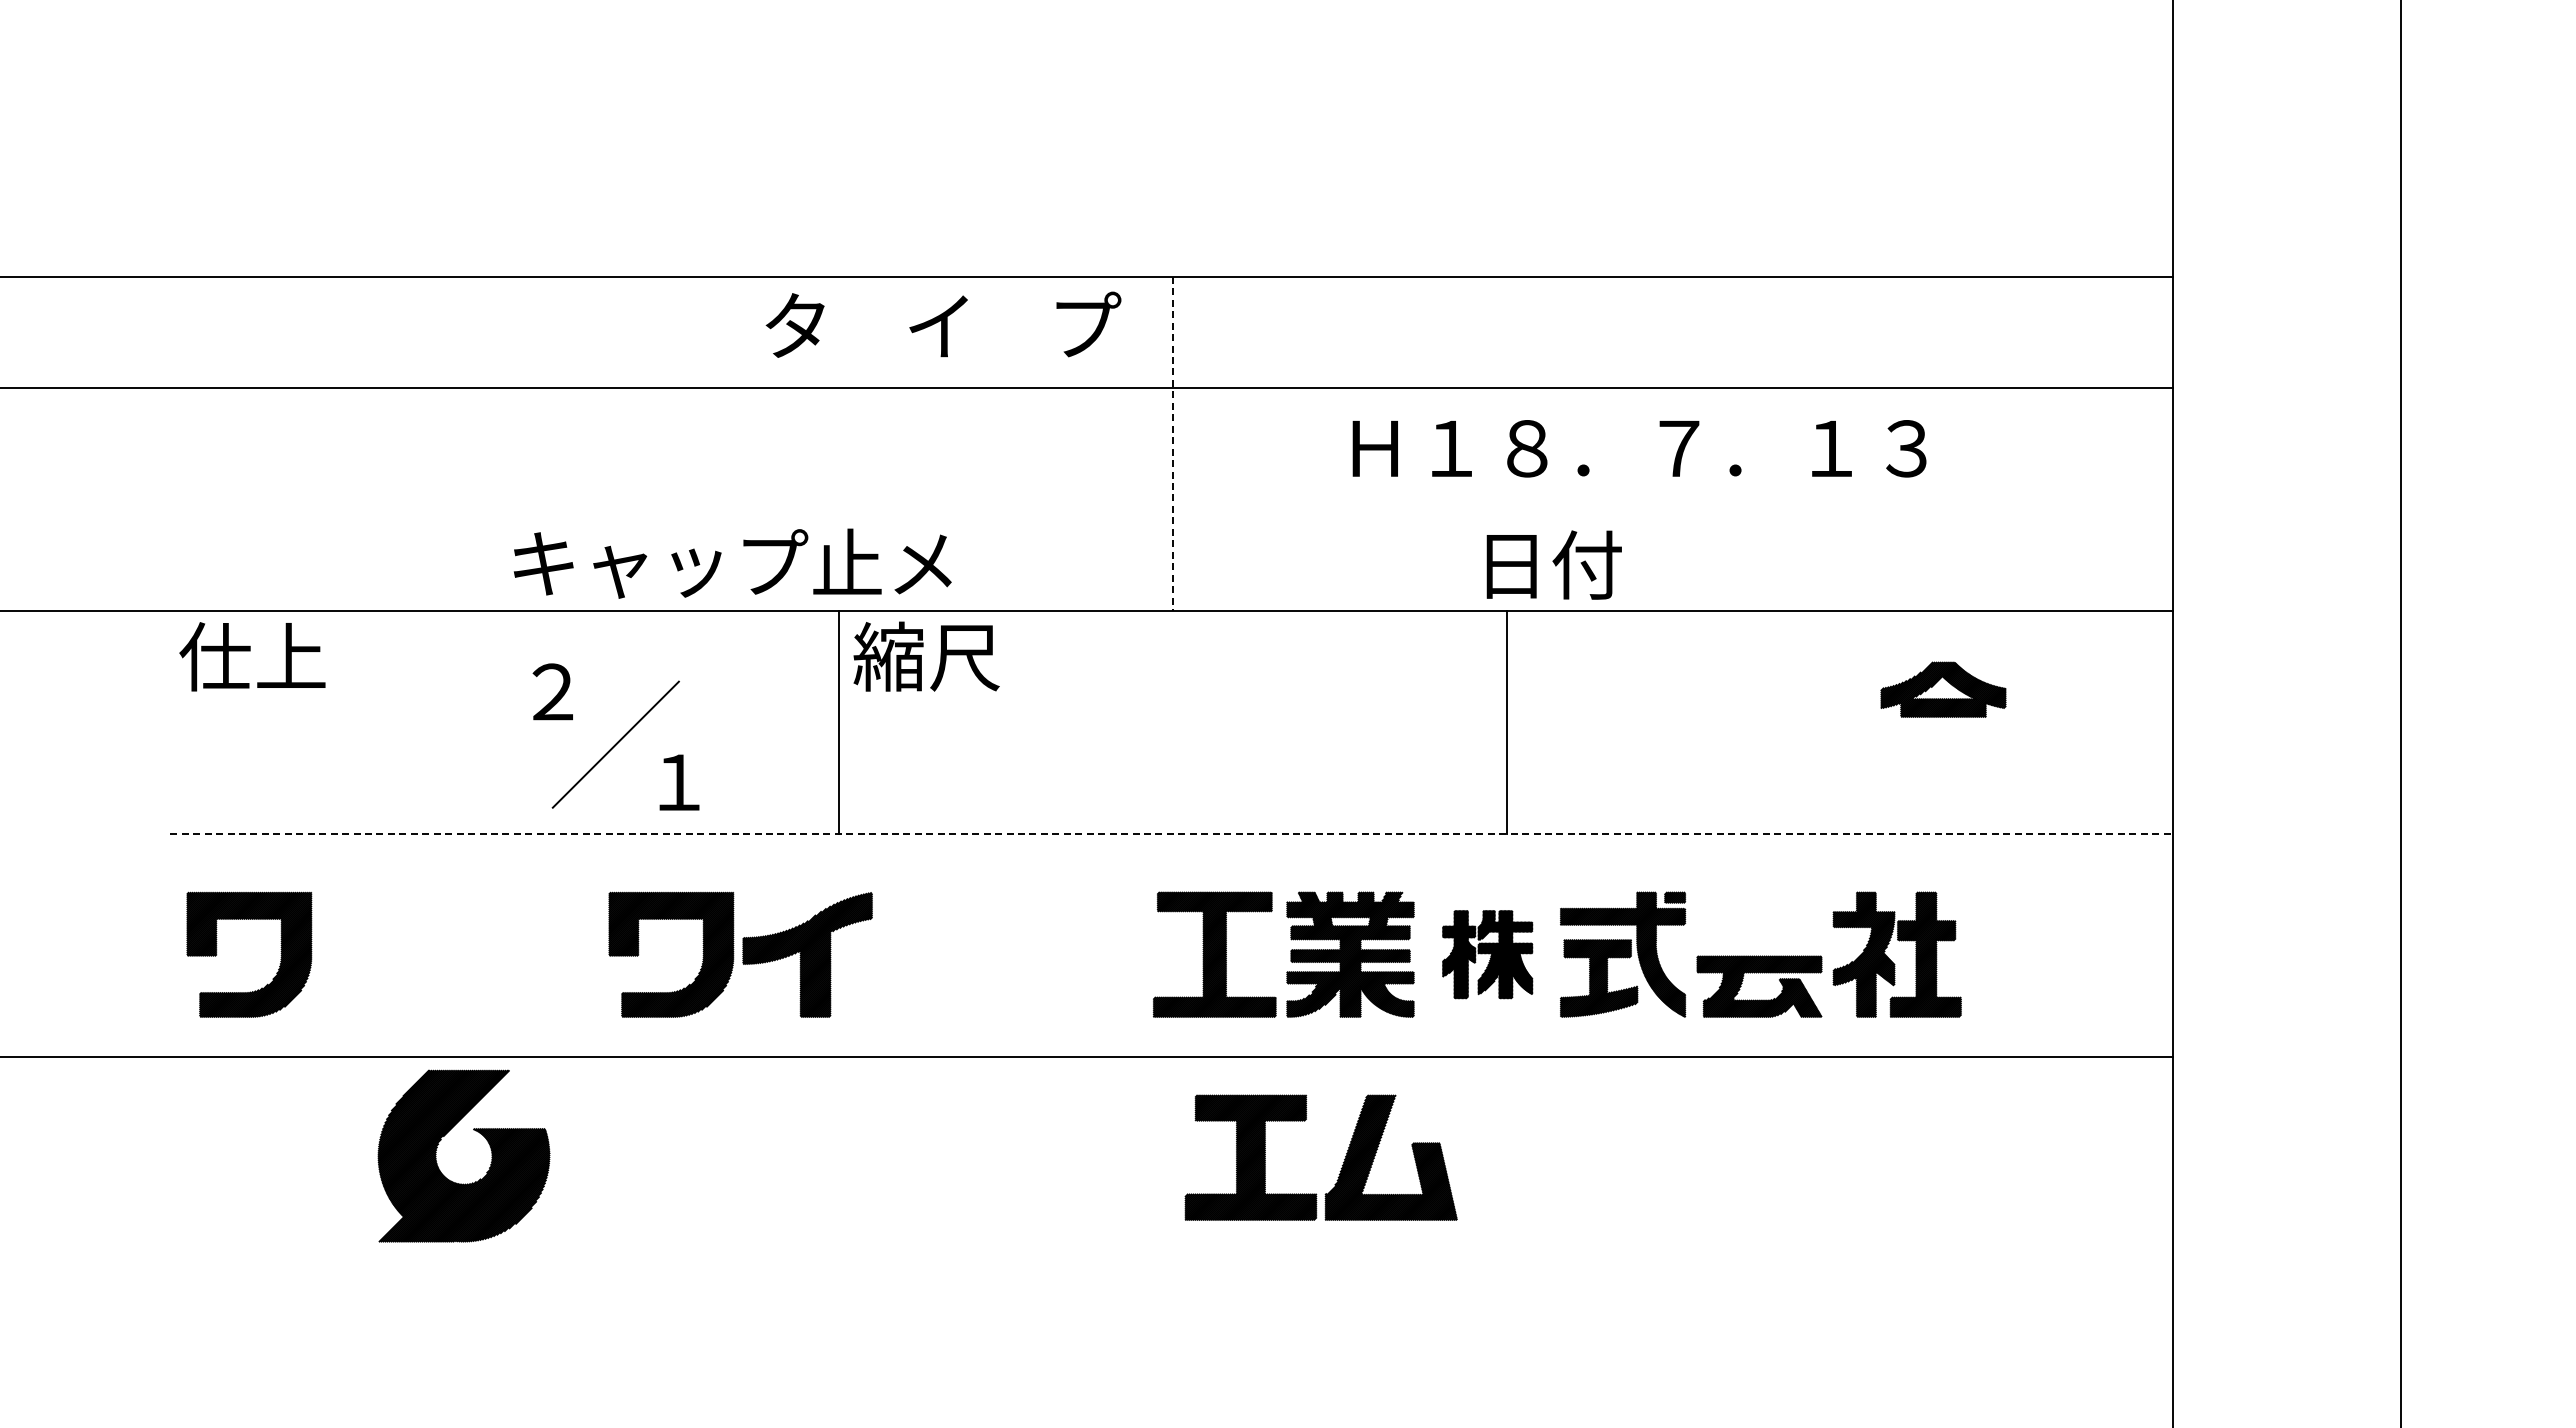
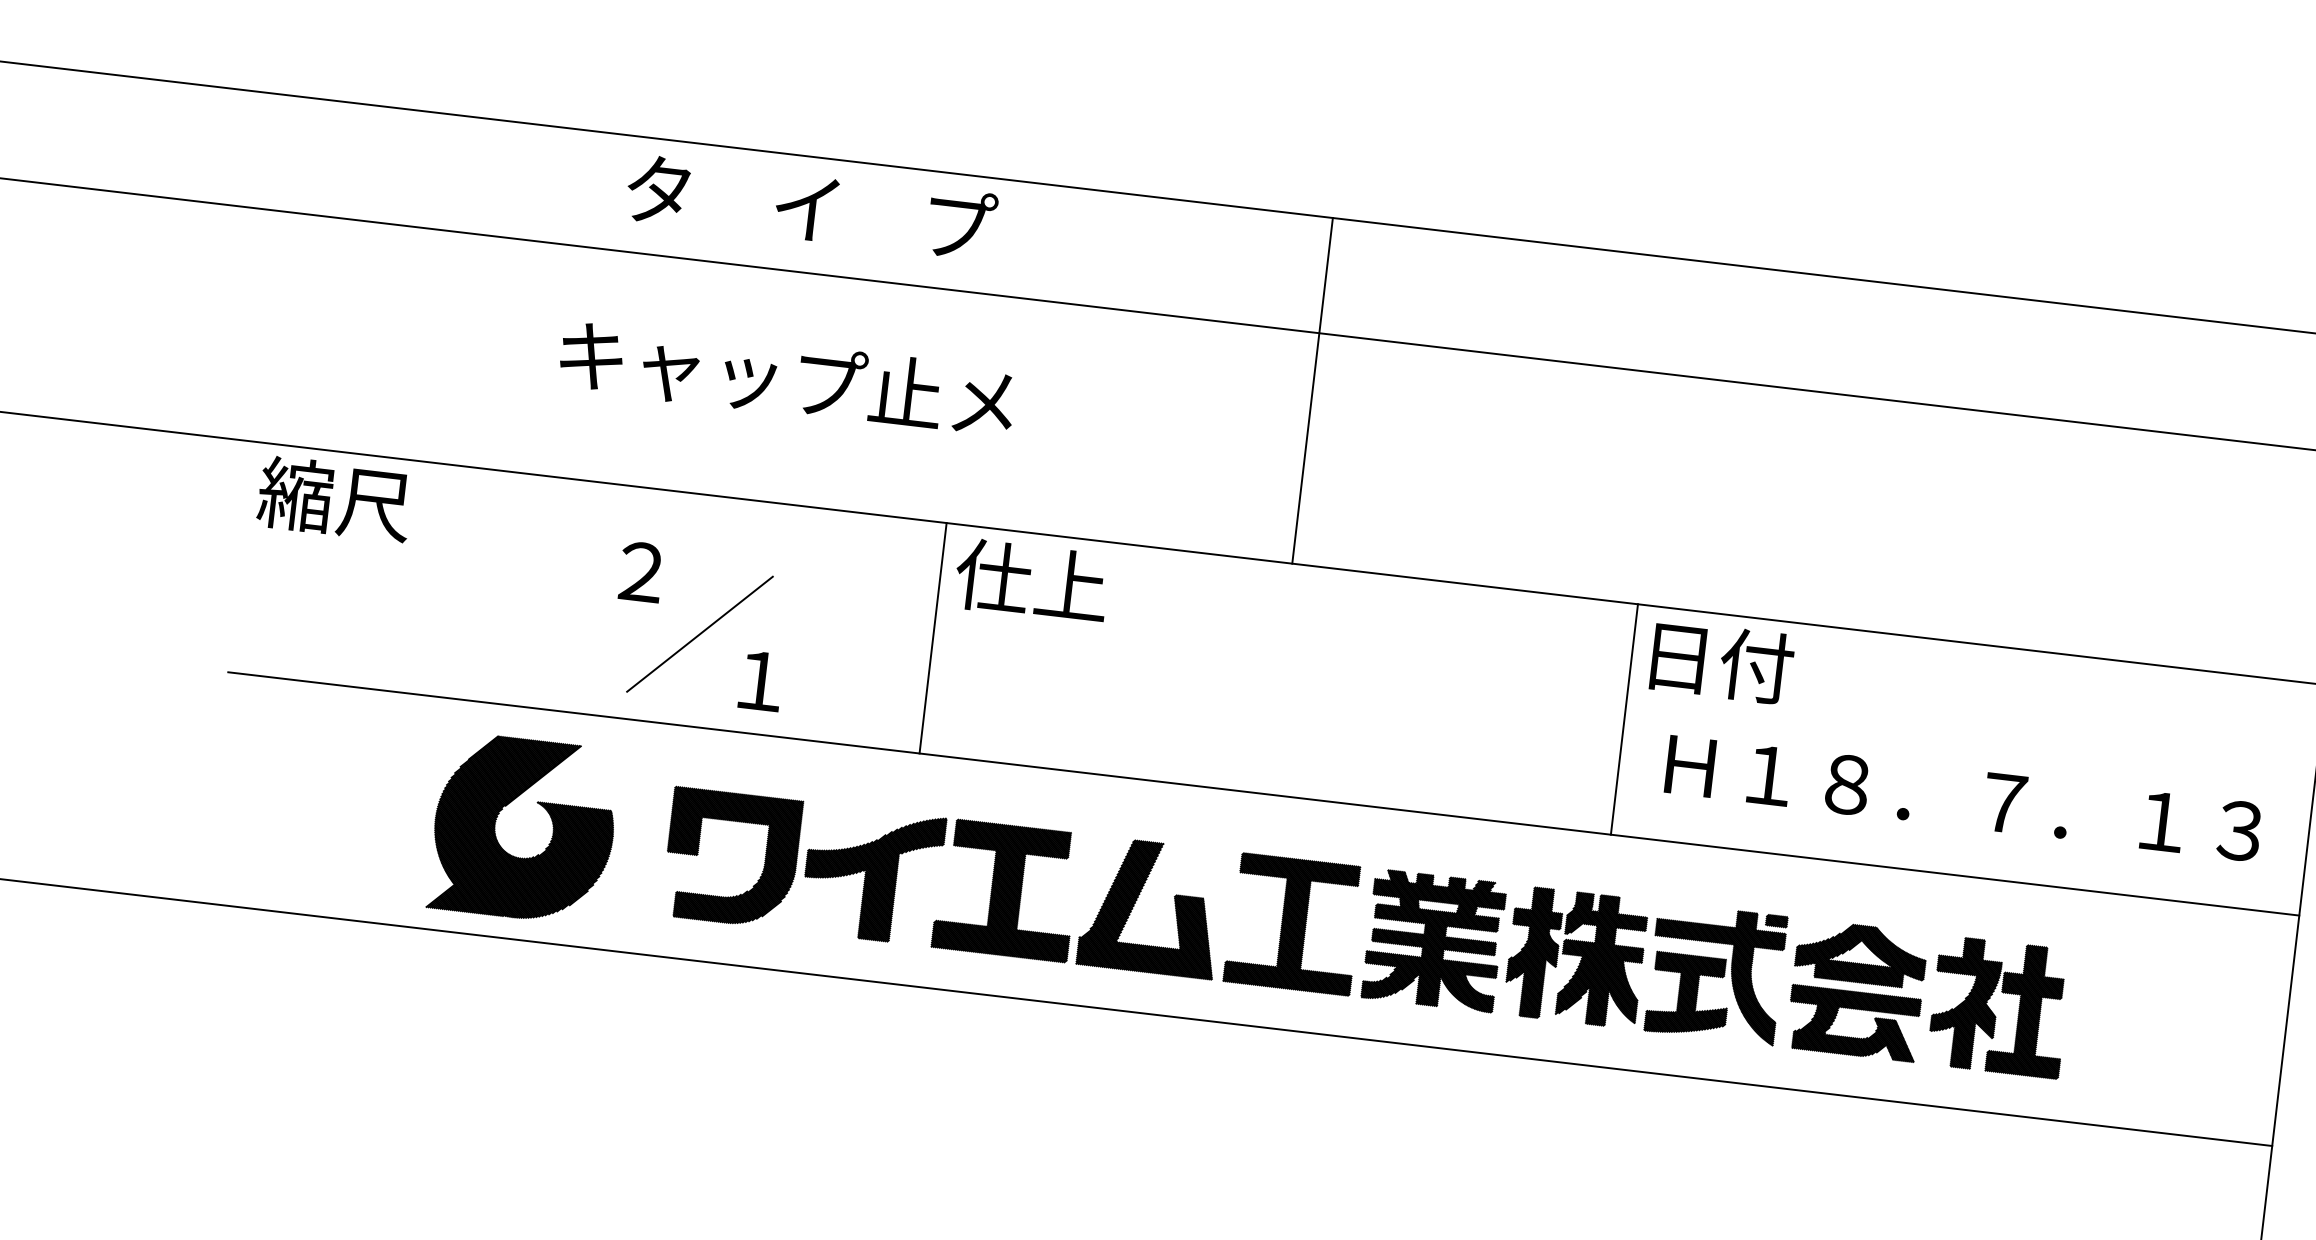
text: (943, 324) -> (811, 206), moved
line: (1172, 444) -> (1312, 391), dashed -> solid
text: (1639, 448) -> (1963, 798), moved
text: (732, 563) -> (787, 379), moved
text: (1553, 564) -> (1721, 661), moved
text: (252, 656) -> (334, 498), 仕上 -> 縮尺
text: (926, 656) -> (1031, 580), 縮尺 -> 仕上
part: (1943, 689) -> (1861, 953), moved
line: (1172, 833) -> (1264, 793), dashed -> solid
part: (280, 953) -> (327, 809), removed
part: (1487, 954) -> (1575, 957), size x1.43
part: (439, 1144) -> (500, 813), moved
part: (1341, 1165) -> (1099, 909), moved

